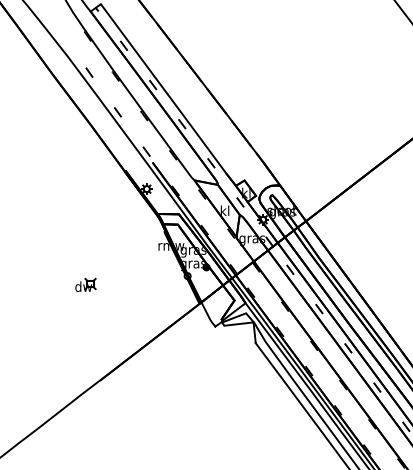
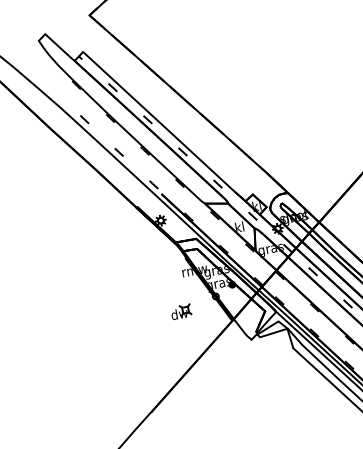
part: (85, 284) -> (180, 311), moved

